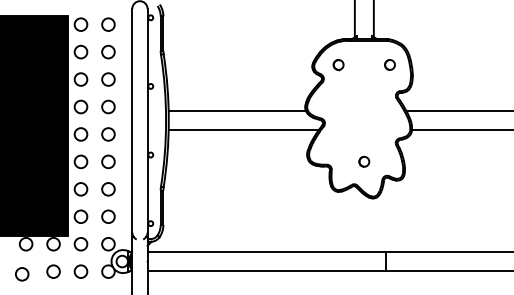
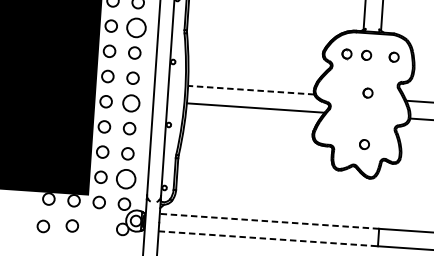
circle: (108, 51) -> (136, 27), size x1.6
circle: (359, 64) -> (366, 54), added
part: (364, 105) -> (368, 92), added
line: (237, 111) -> (251, 90), solid -> dashed
circle: (108, 134) -> (131, 103), size x1.4
circle: (108, 216) -> (126, 178), size x1.6
line: (266, 252) -> (269, 221), solid -> dashed
circle: (80, 271) -> (97, 227), removed
line: (267, 271) -> (268, 239), solid -> dashed

